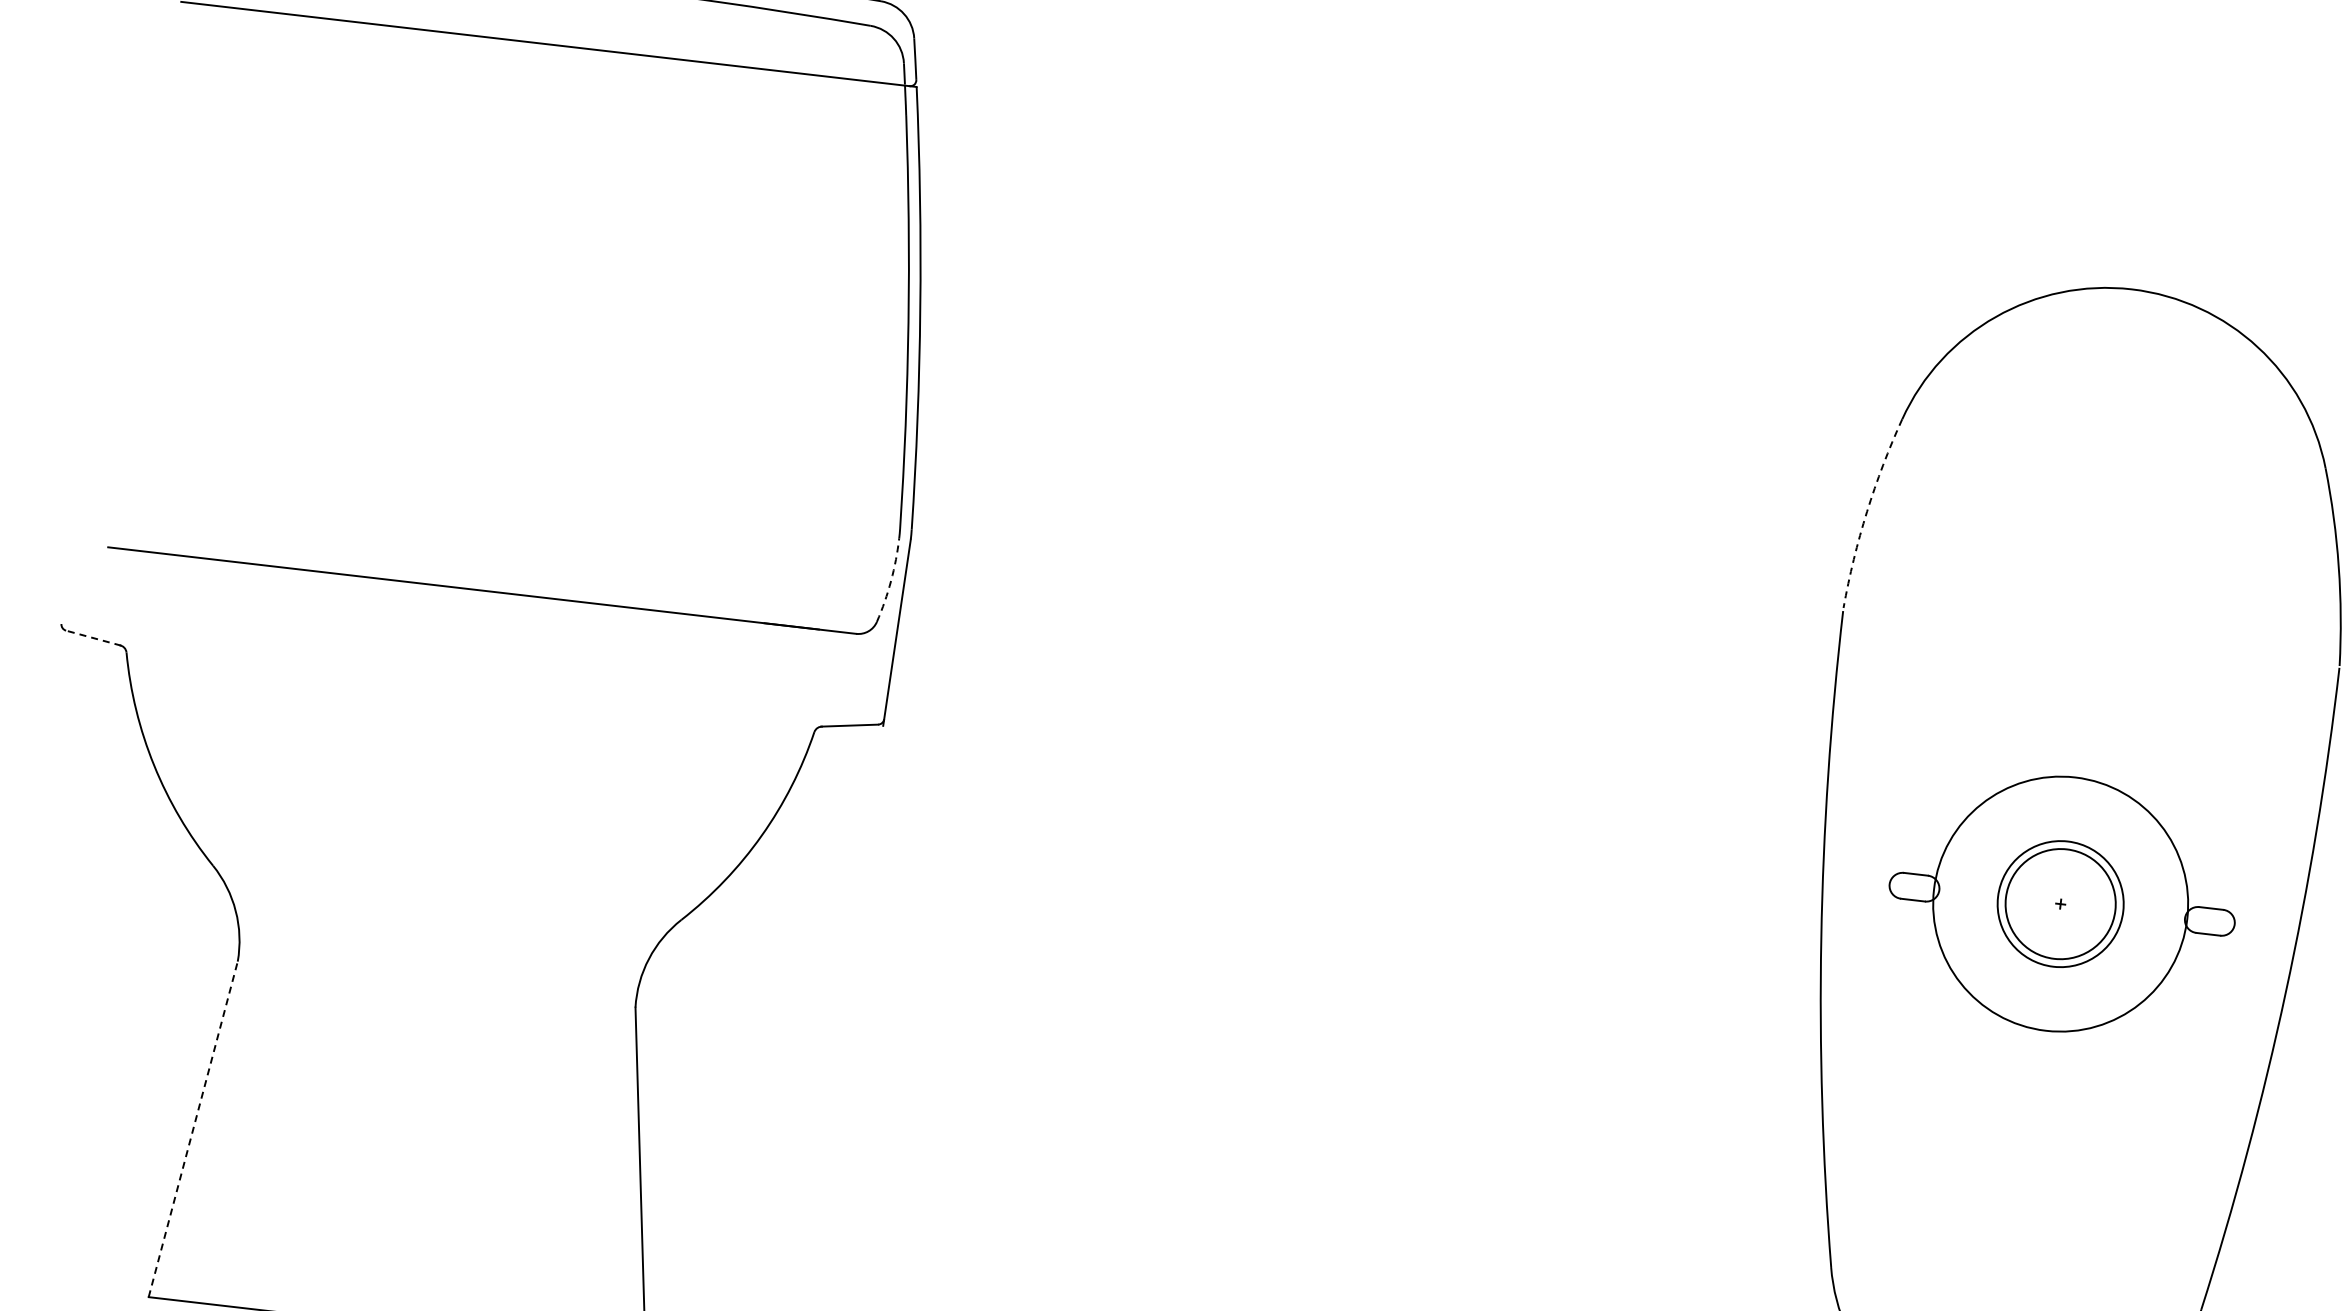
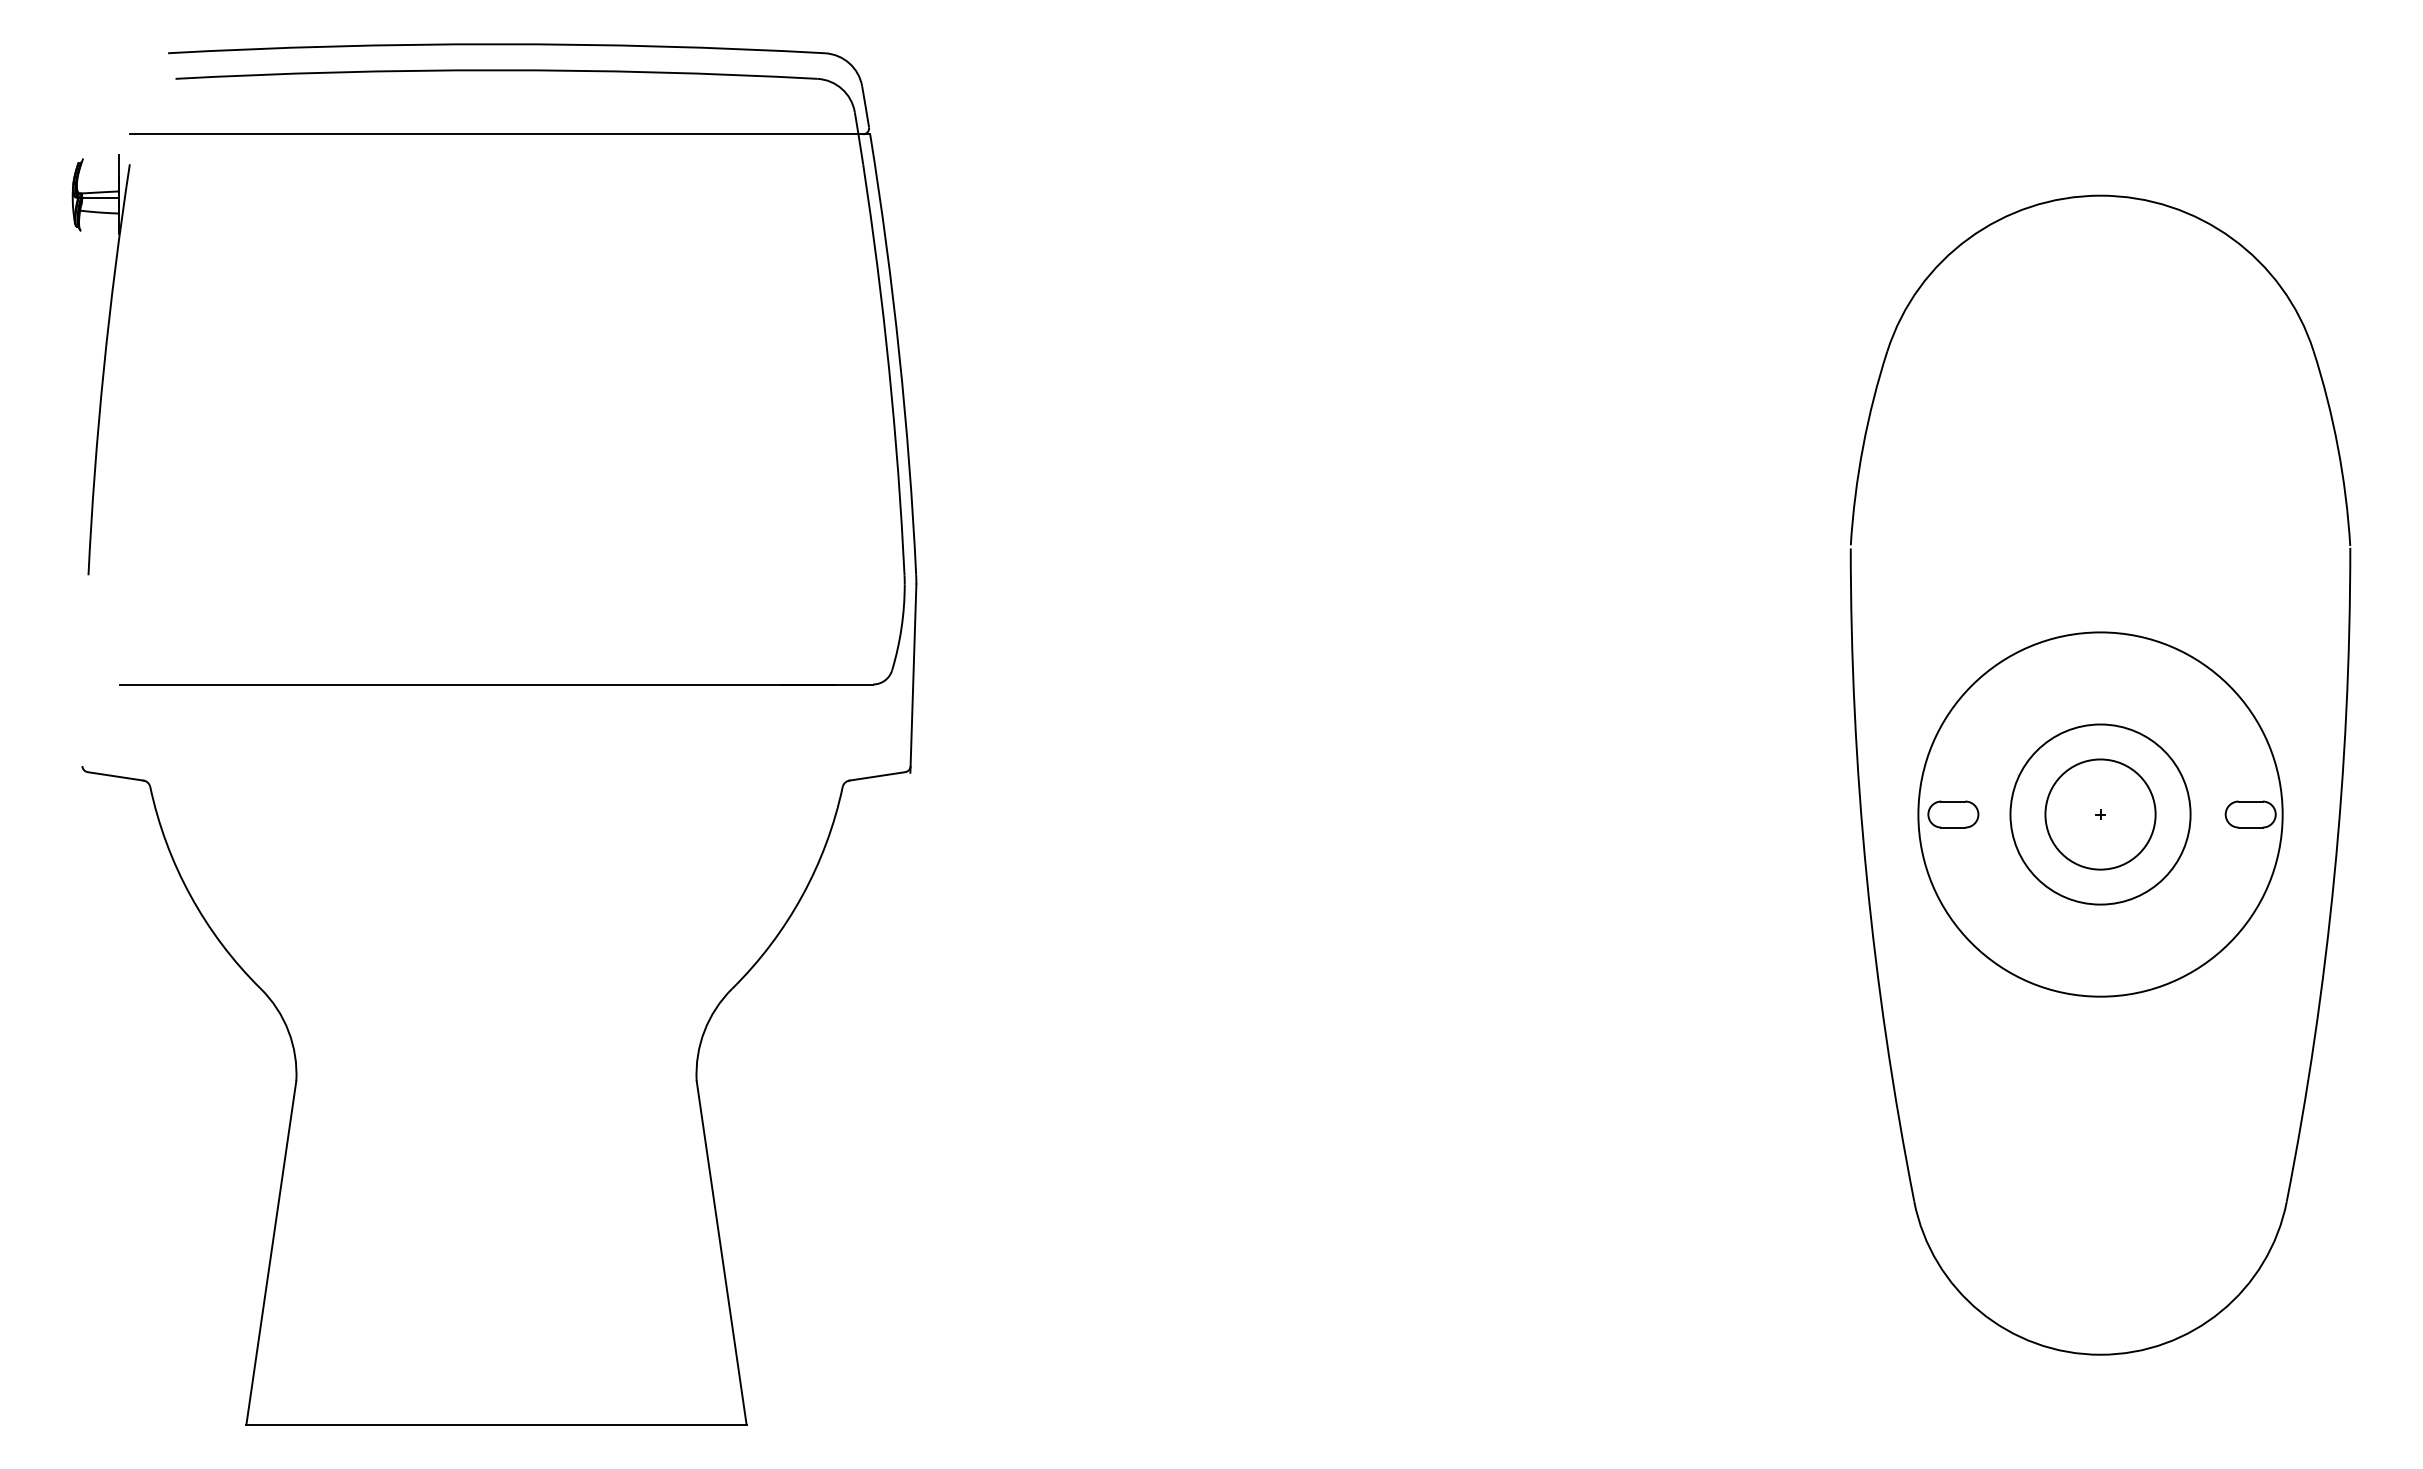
part: (125, 227) -> (100, 364), added
arc: (1867, 512) -> (1863, 447), dashed -> solid
arc: (891, 580) -> (901, 627), dashed -> solid
line: (94, 638) -> (116, 776), dashed -> solid
circle: (2060, 904) -> (2100, 814), size x1.43
circle: (2060, 904) -> (2100, 814), size x1.43
line: (193, 1128) -> (271, 1252), dashed -> solid

